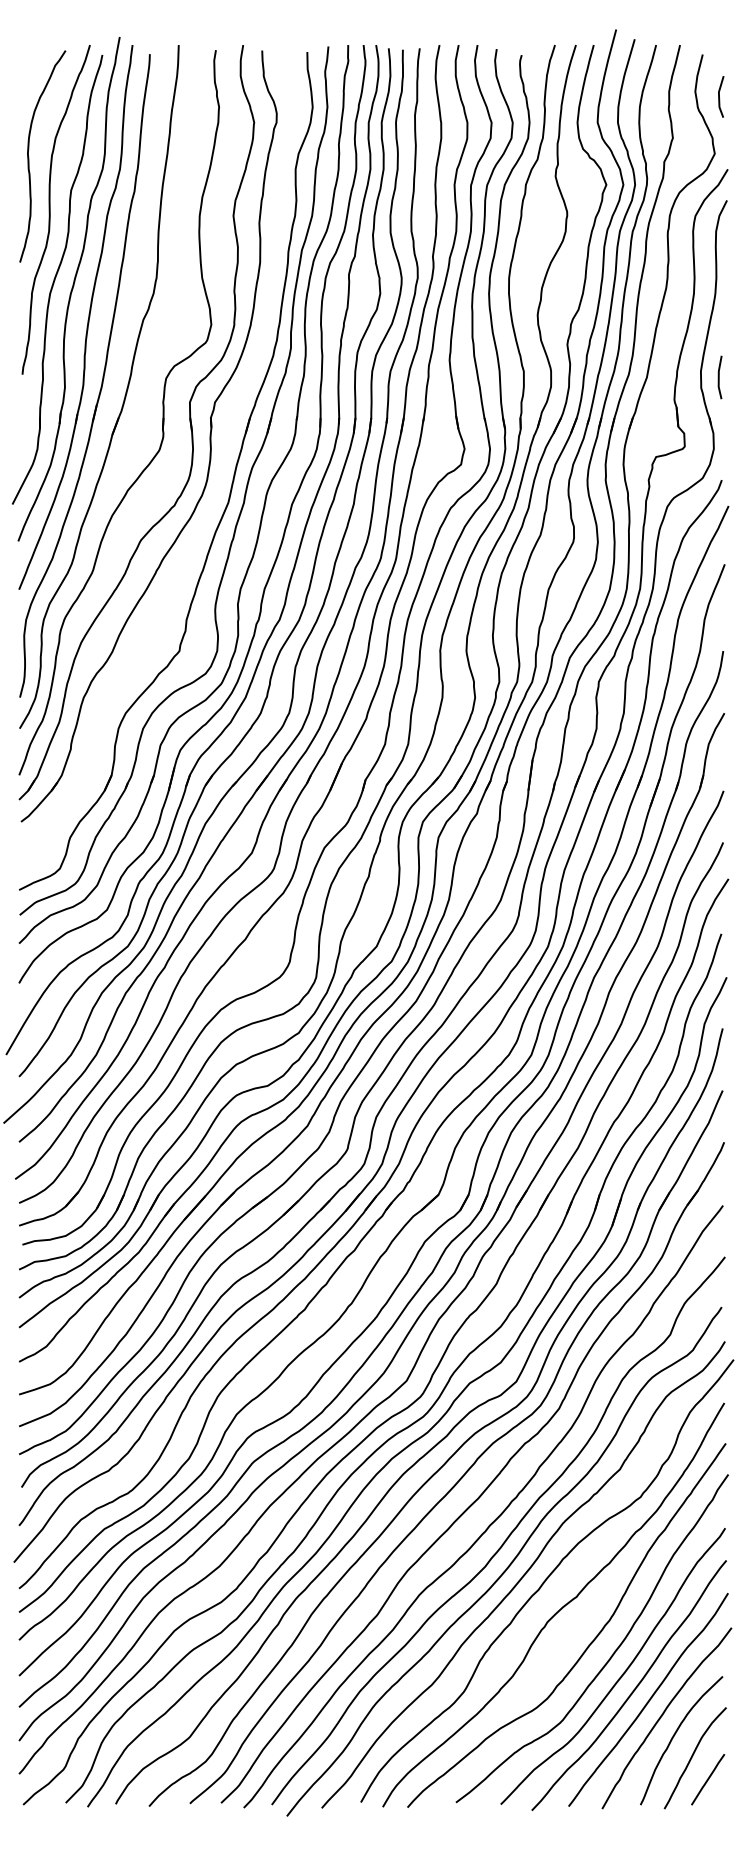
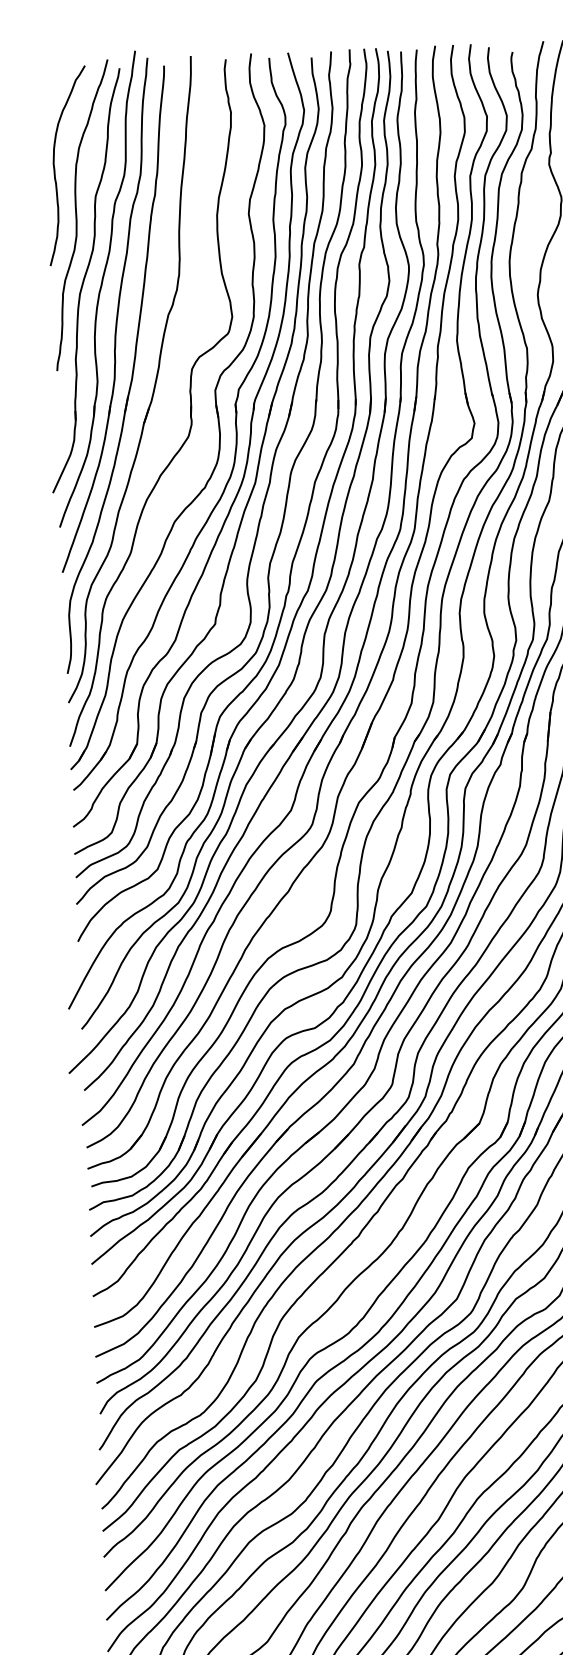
part: (221, 468) -> (247, 451), added

